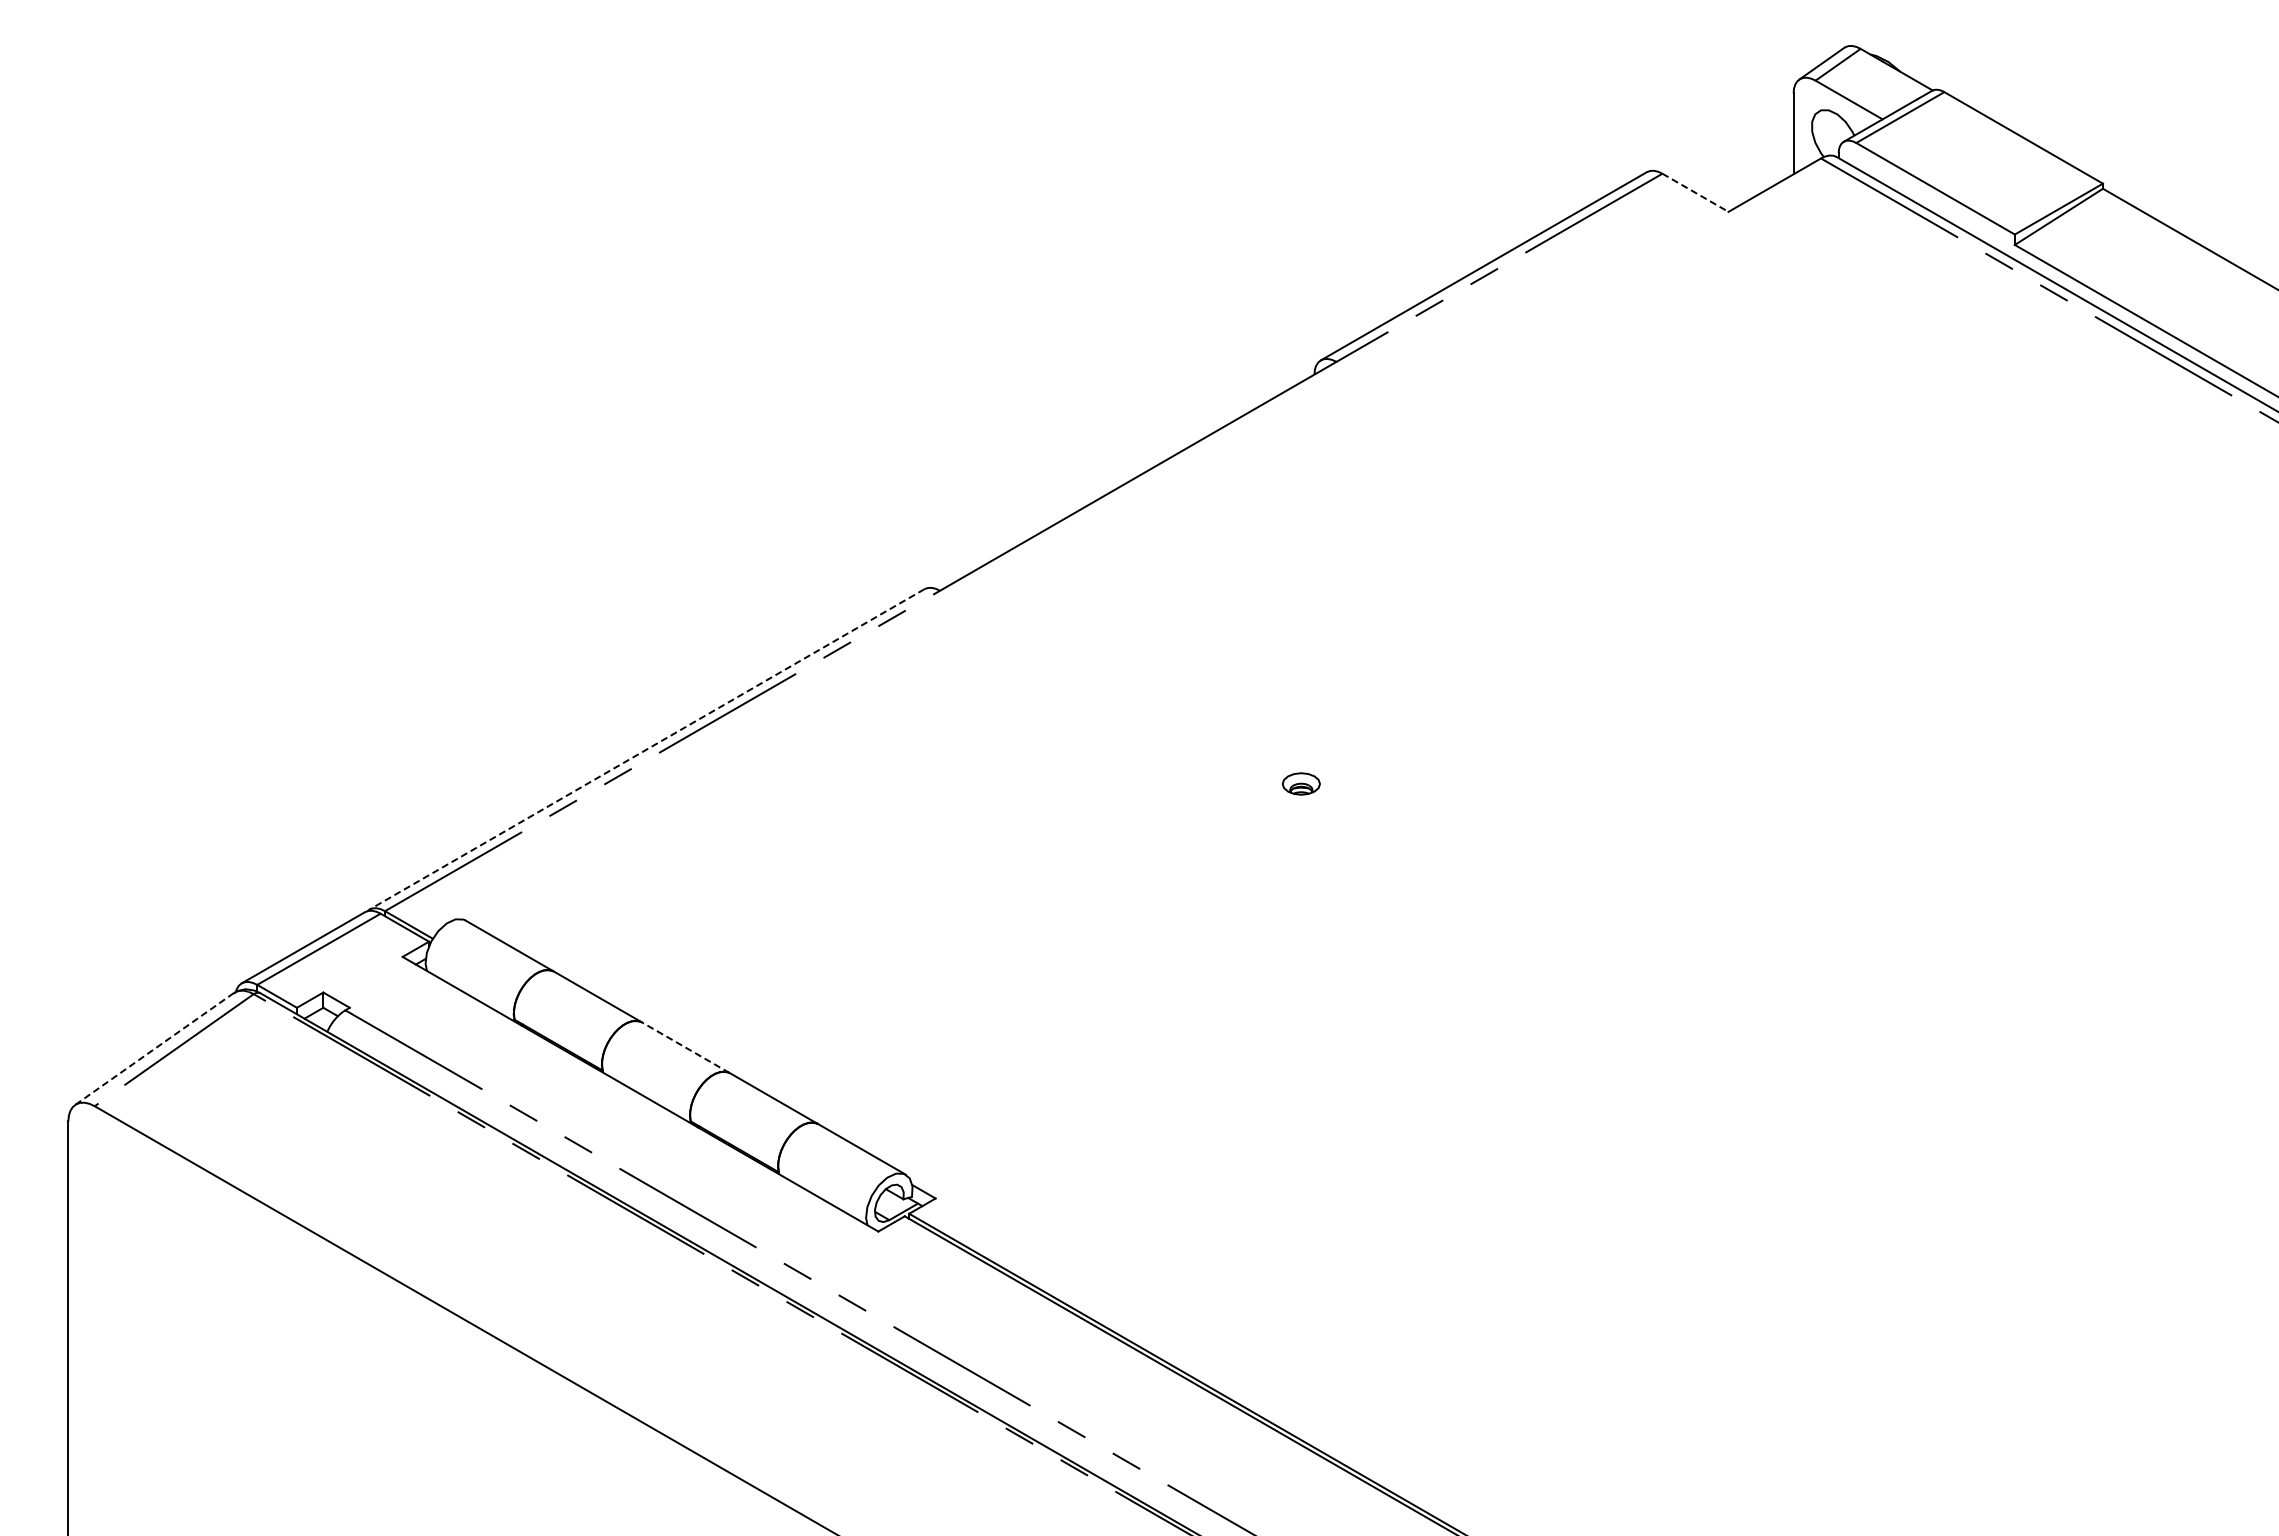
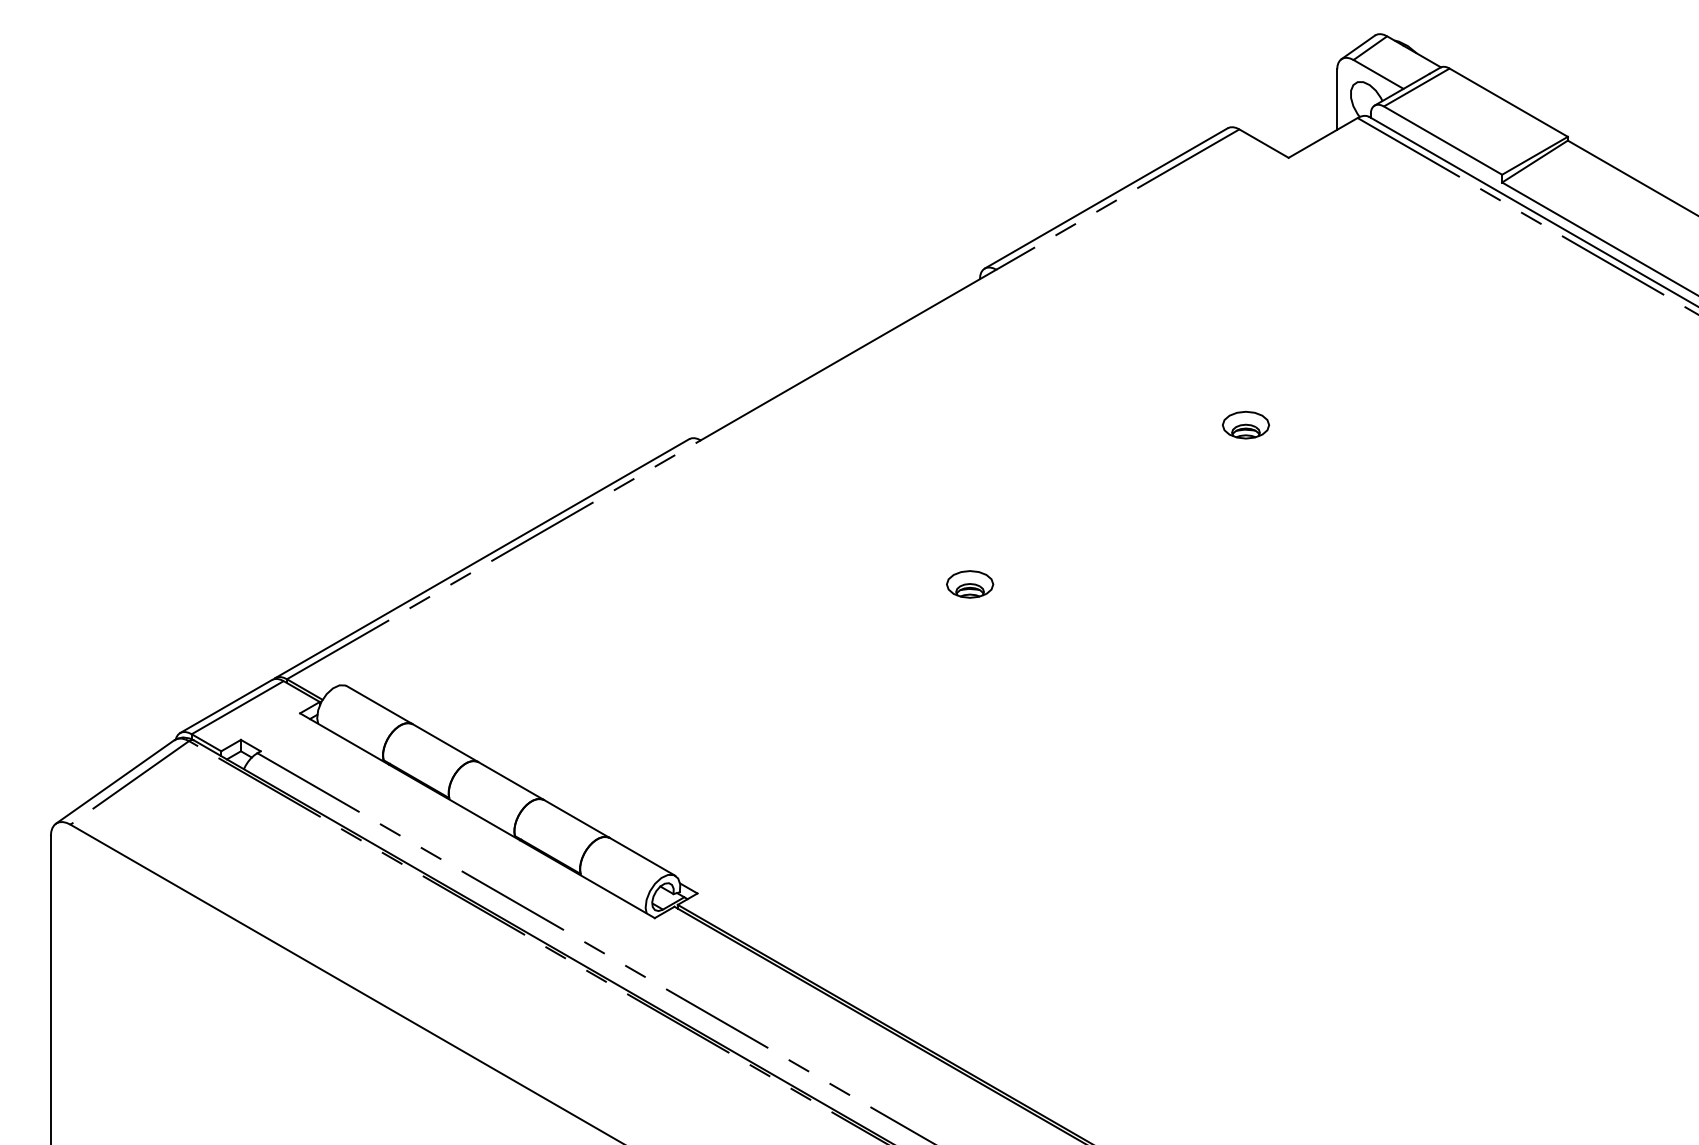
line: (1695, 193) -> (1264, 144), dashed -> solid
part: (1671, 570) -> (1246, 425), added
line: (646, 749) -> (481, 558), dashed -> solid
part: (1301, 783) -> (970, 584), size x1.67
line: (685, 1047) -> (510, 780), dashed -> solid
line: (154, 1049) -> (115, 782), dashed -> solid

